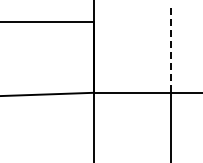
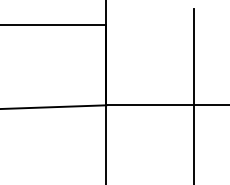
line: (171, 50) -> (194, 57), dashed -> solid

